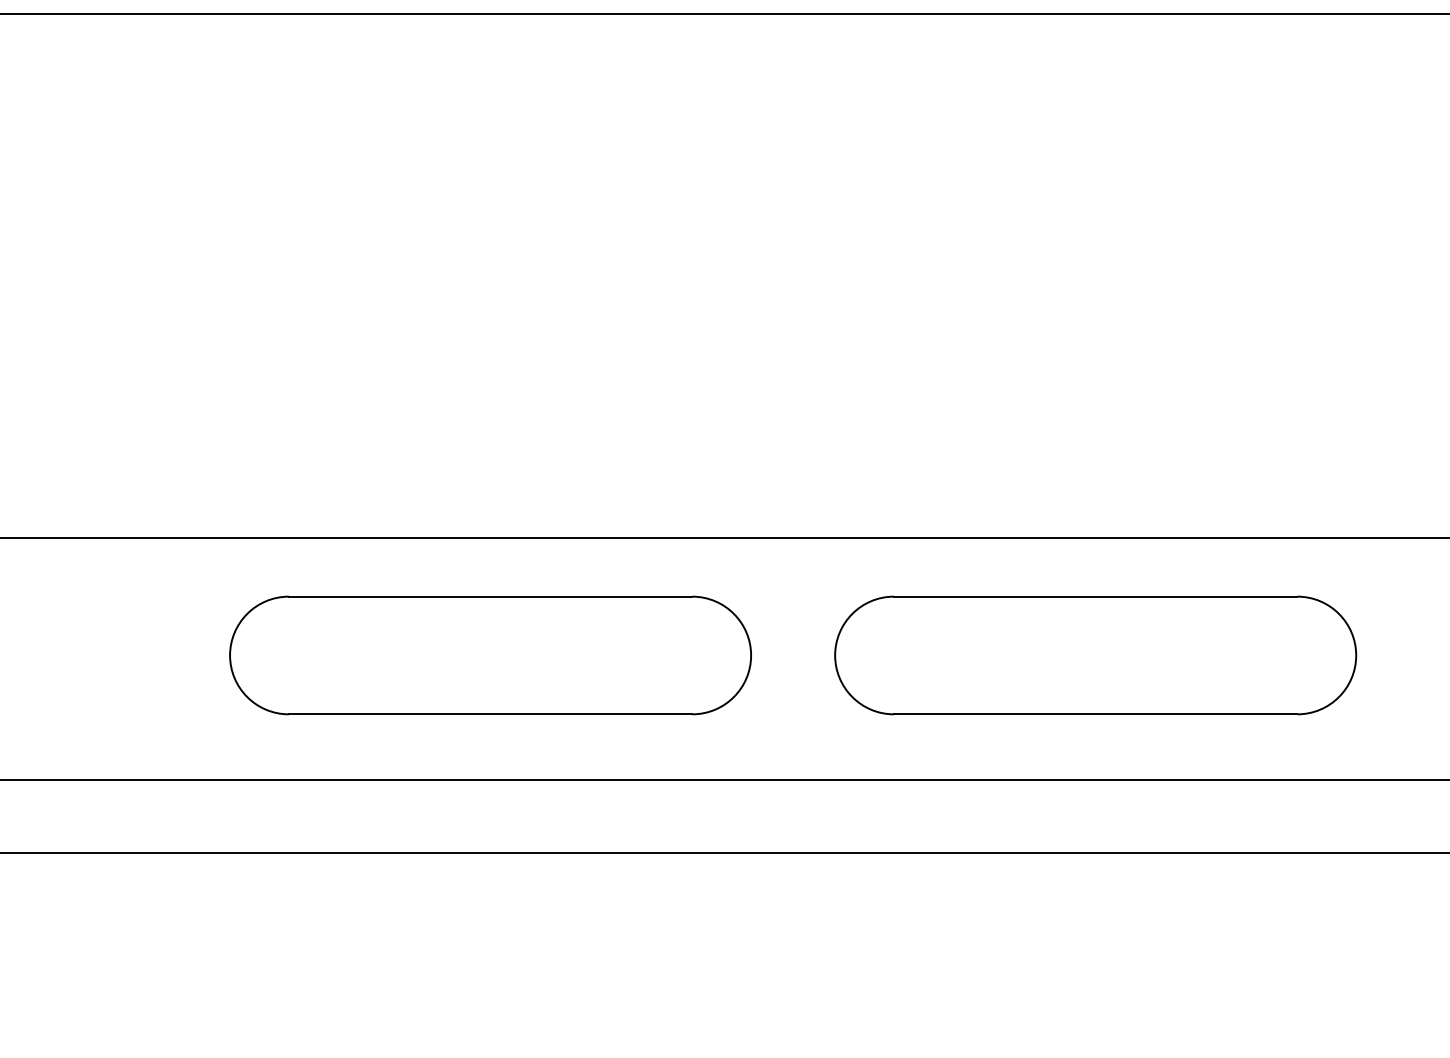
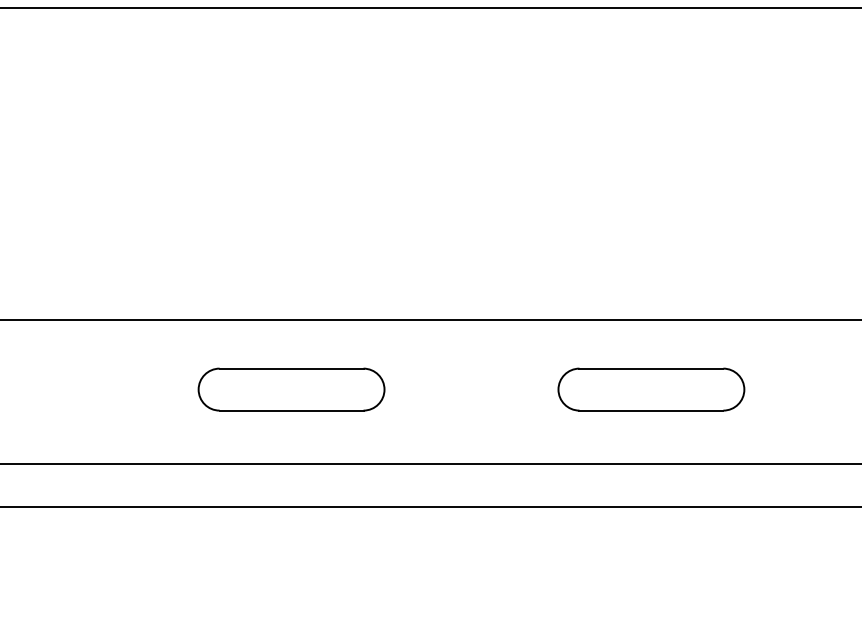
part: (490, 655) -> (291, 389), size x0.6
part: (1095, 655) -> (651, 389), size x0.6

